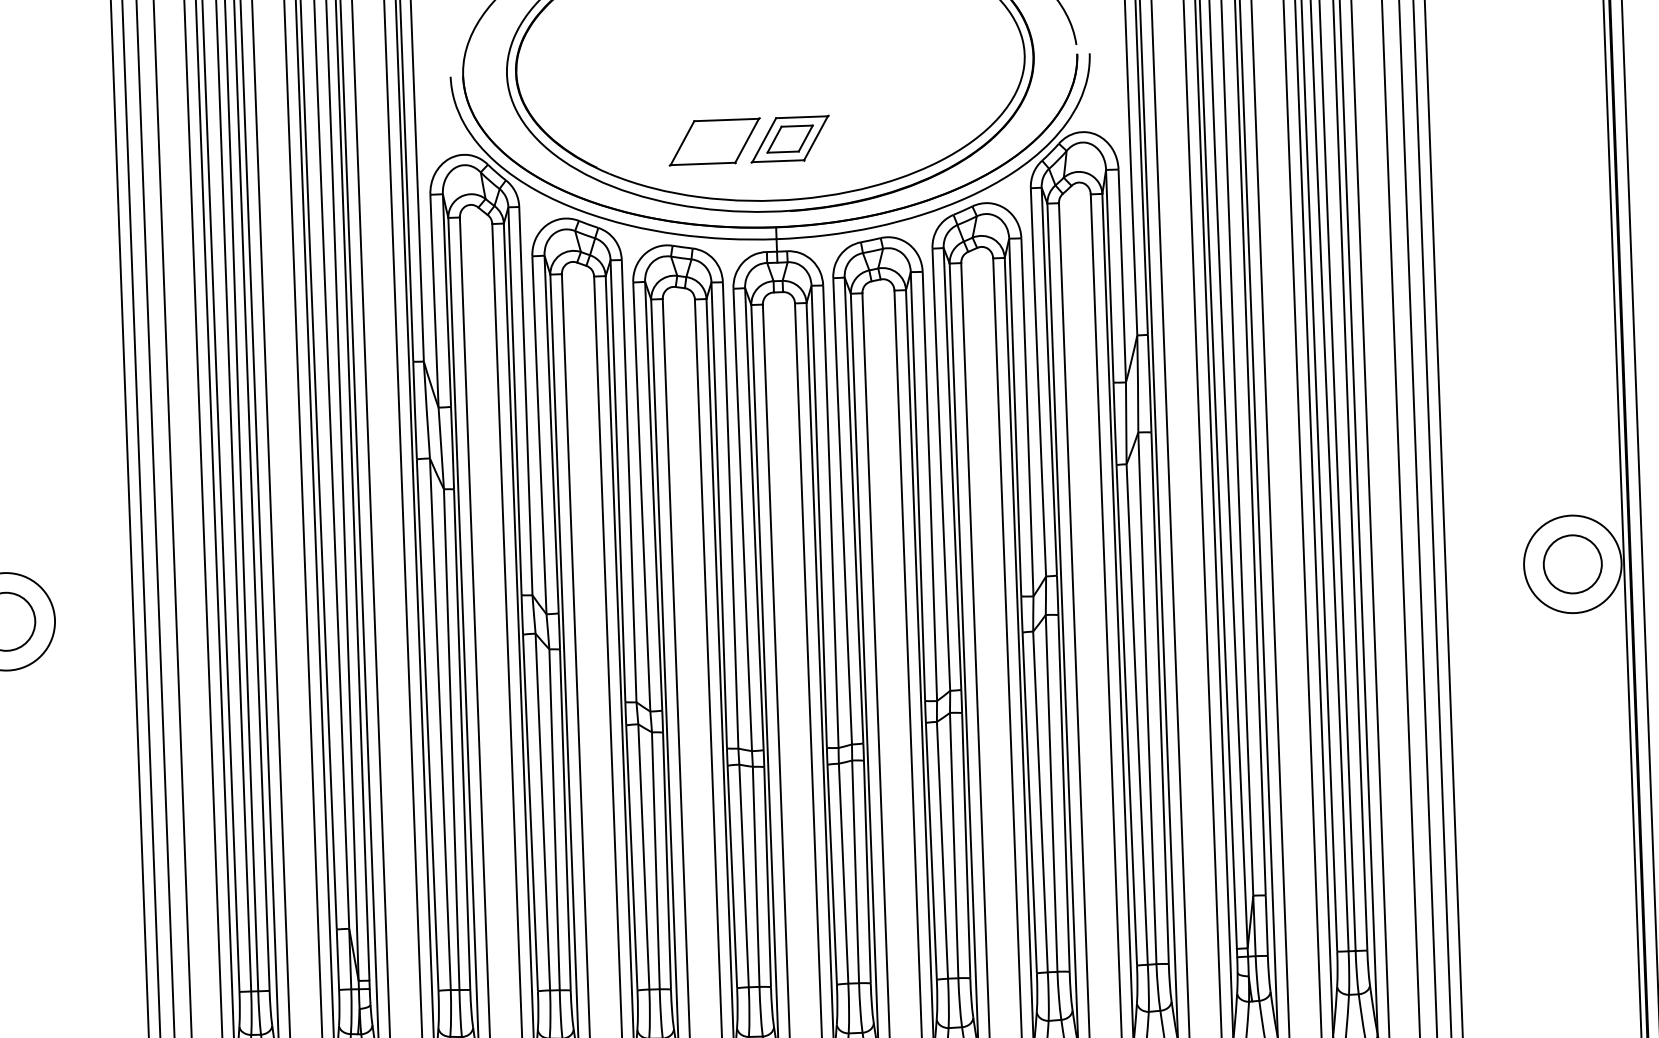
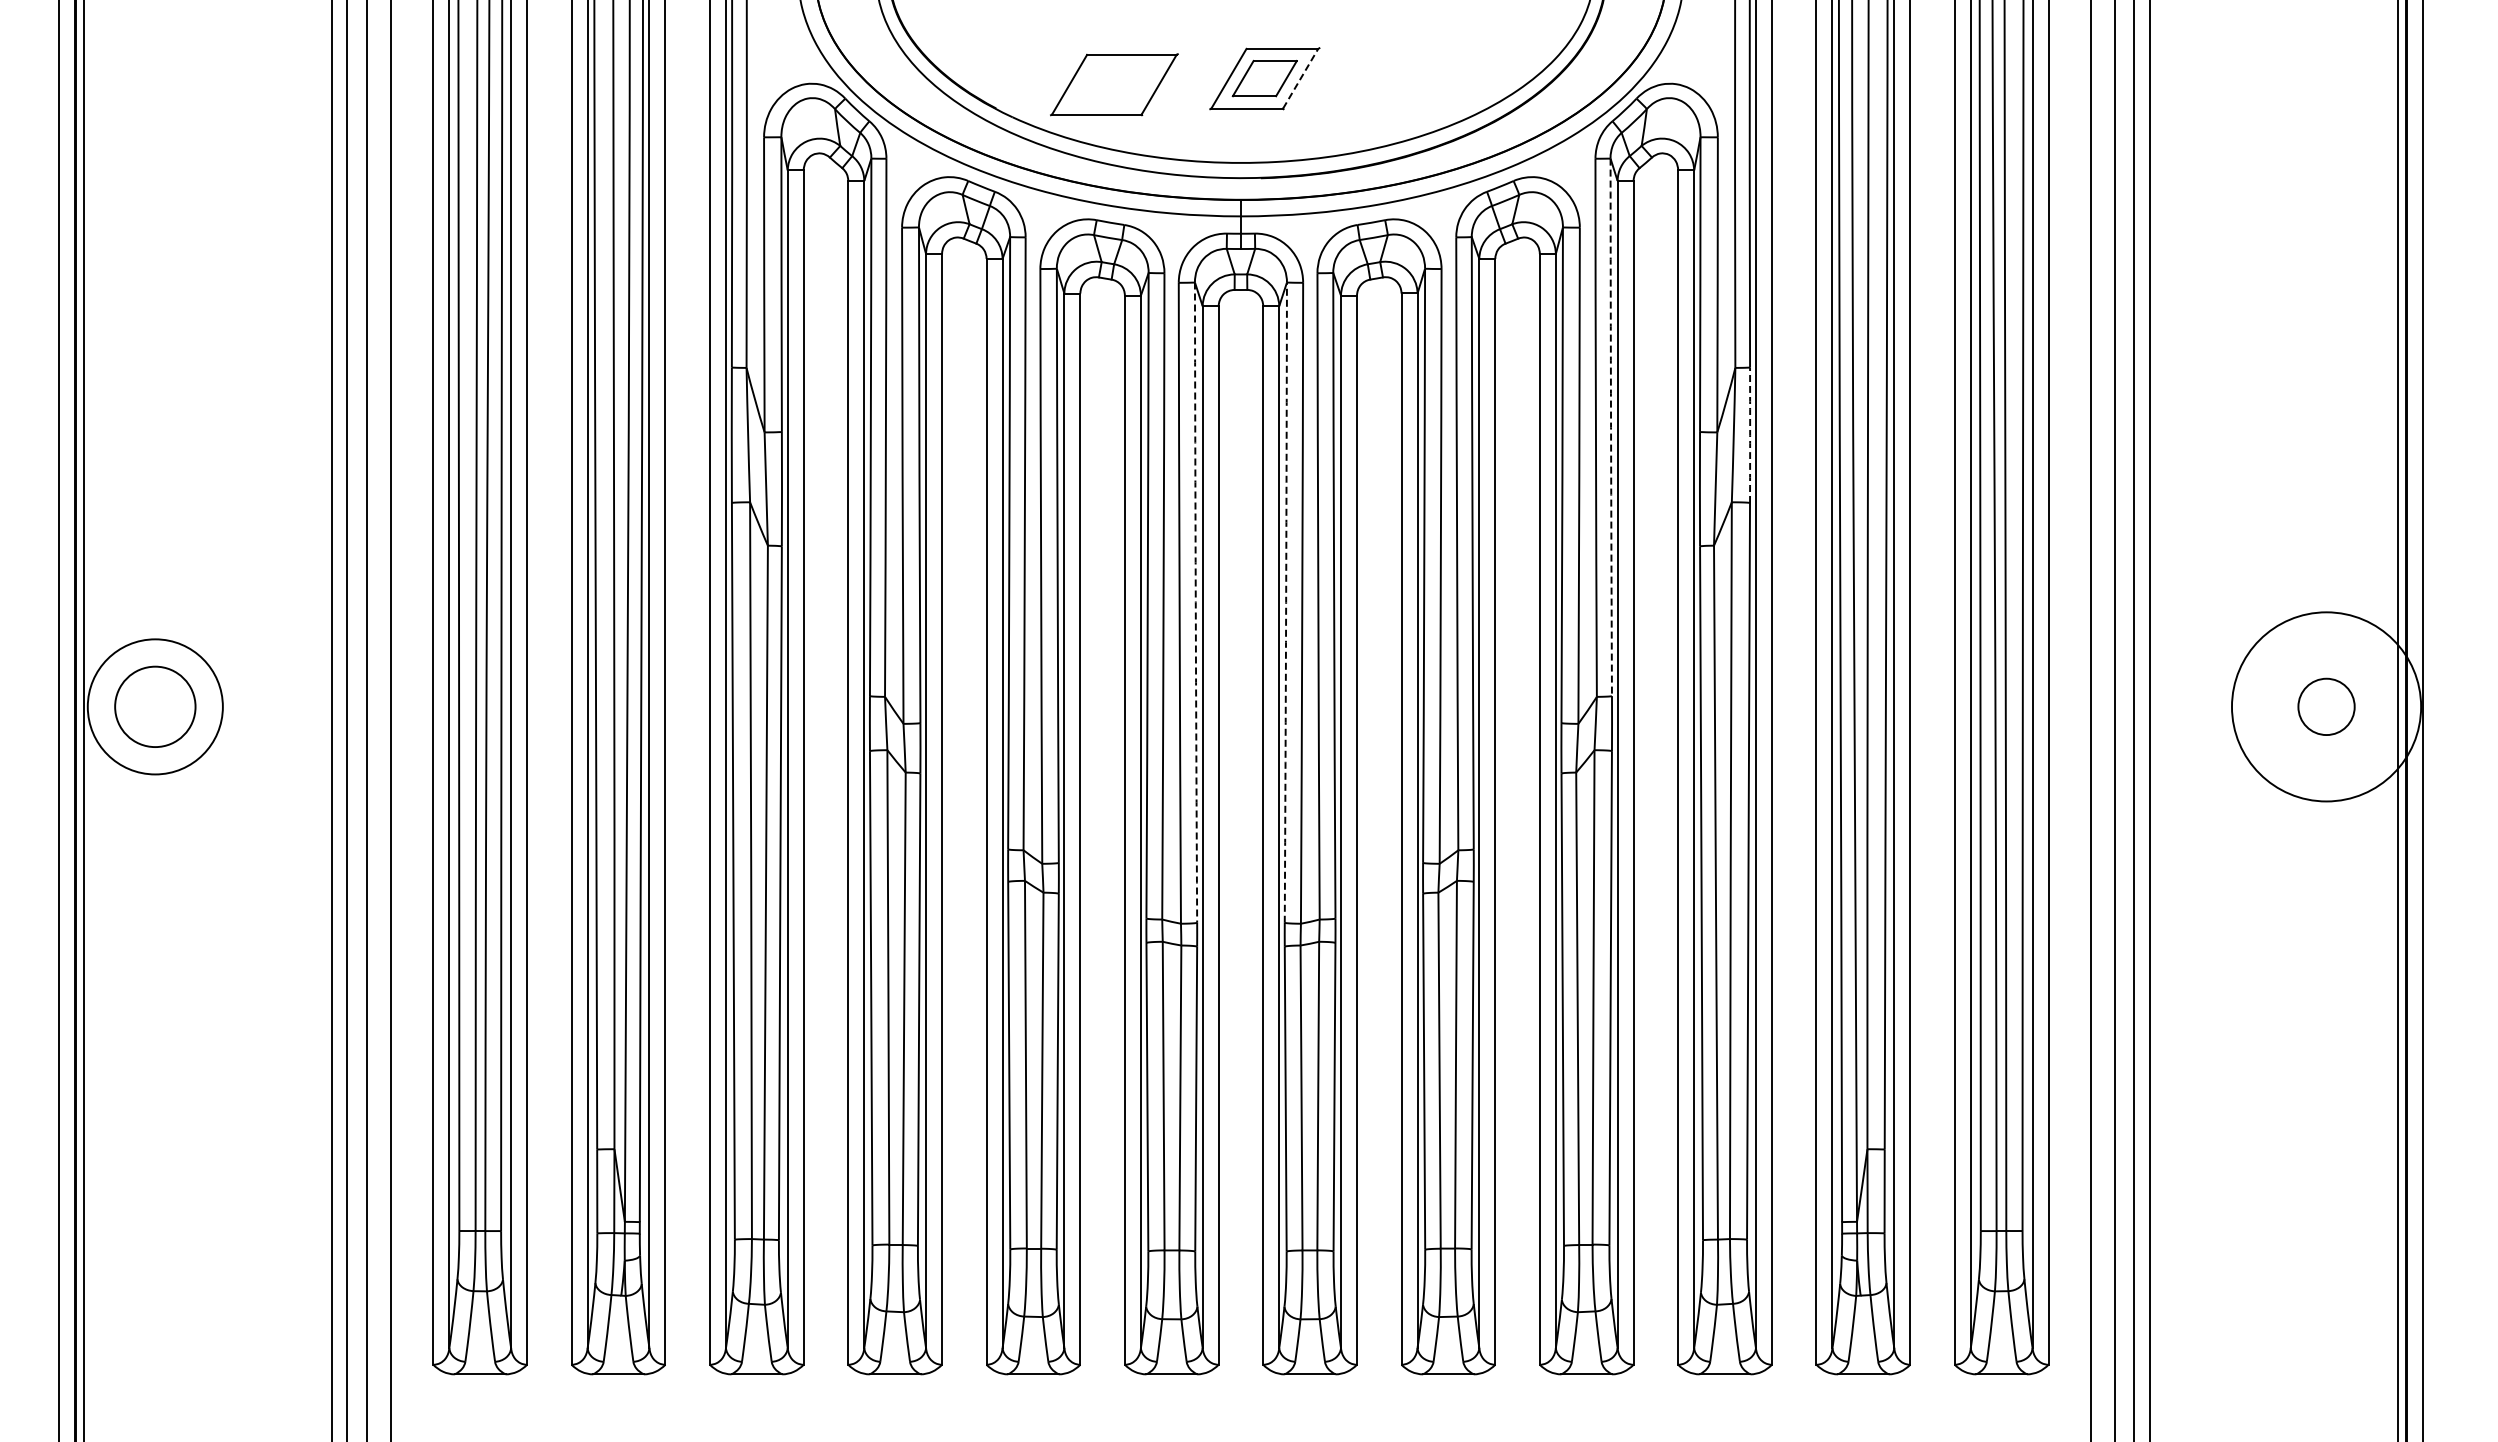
line: (815, 138) -> (1300, 78), solid -> dashed
part: (714, 141) -> (1114, 84), moved
arc: (1049, 381) -> (1611, 427), solid -> dashed
arc: (1150, 383) -> (1750, 435), solid -> dashed
arc: (819, 516) -> (1286, 602), solid -> dashed
arc: (753, 518) -> (1195, 602), solid -> dashed
circle: (1572, 564) -> (2326, 706), size x0.7
circle: (1572, 564) -> (2326, 706), size x1.4

